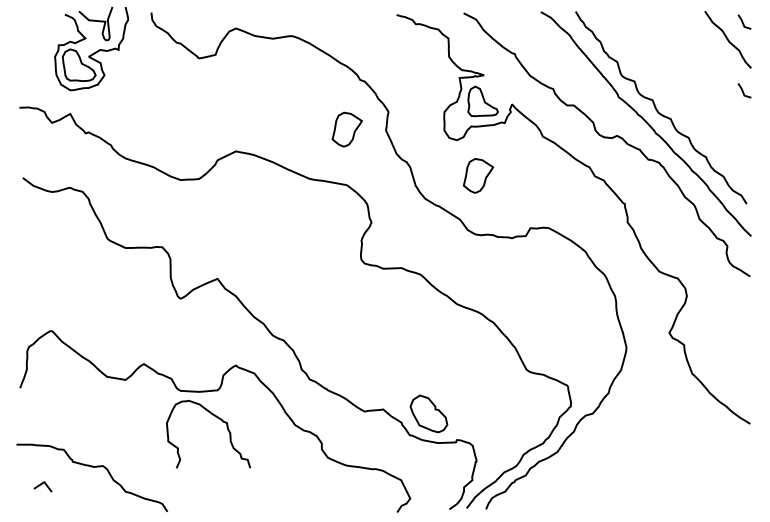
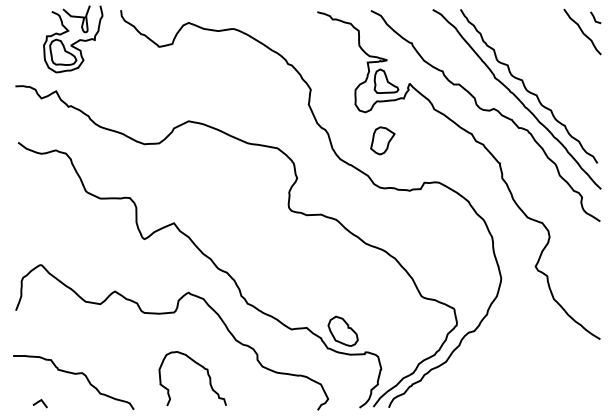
line: (742, 90) -> (594, 72), removed
part: (346, 129) -> (277, 103), removed
curve: (219, 420) -> (201, 367), moved
line: (42, 485) -> (39, 402), moved

